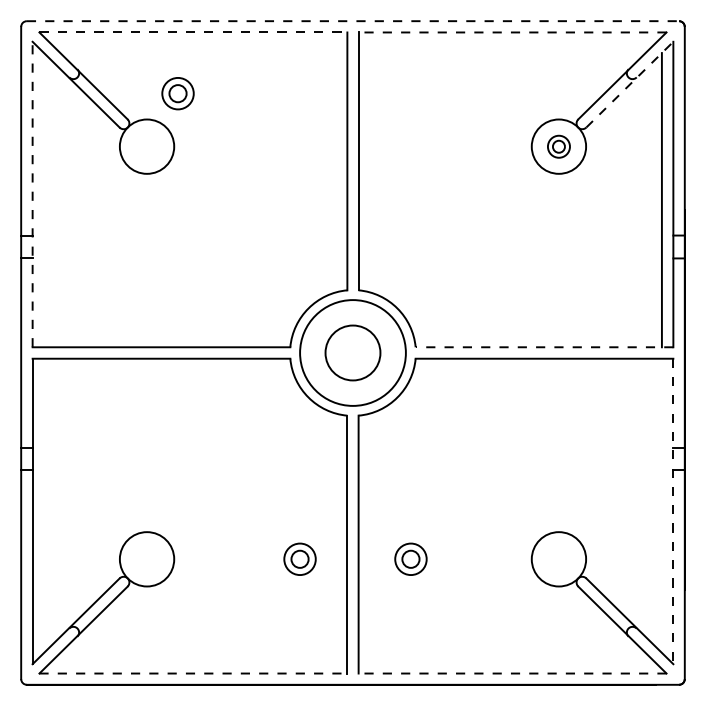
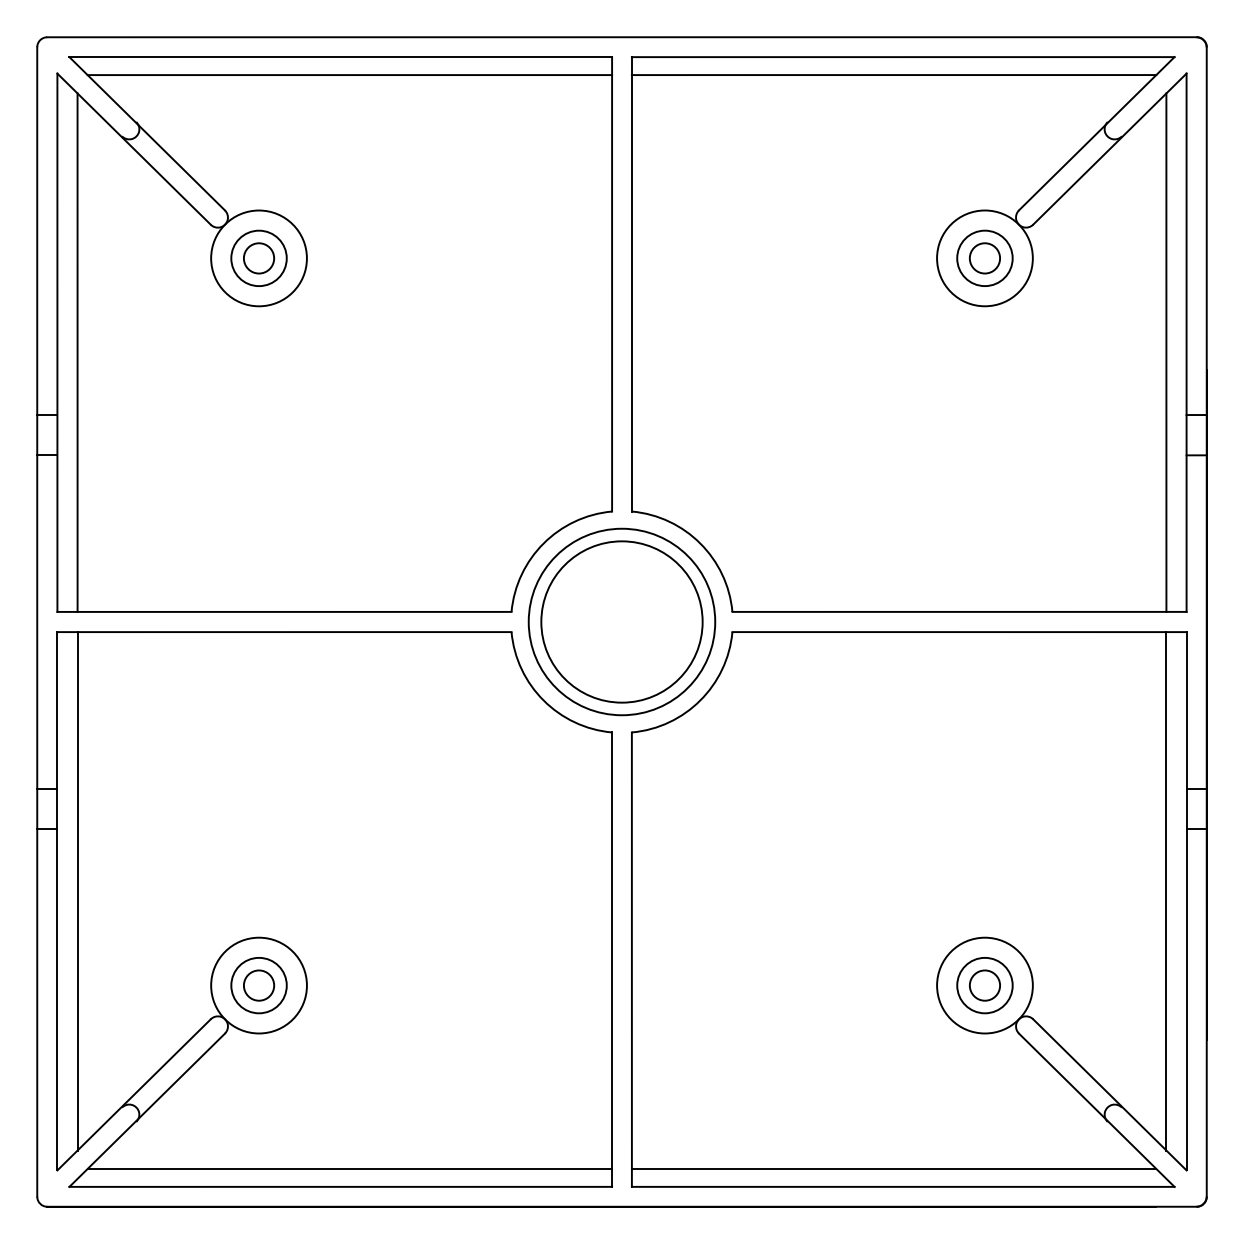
line: (353, 21) -> (622, 37), dashed -> solid
line: (193, 32) -> (340, 57), dashed -> solid
line: (512, 32) -> (903, 57), dashed -> solid
line: (198, 42) -> (349, 74), added
line: (507, 42) -> (894, 74), added
line: (630, 84) -> (1111, 148), dashed -> solid
part: (177, 93) -> (258, 258), moved
part: (558, 146) -> (984, 258), size x1.43
line: (32, 194) -> (57, 342), dashed -> solid
line: (44, 200) -> (78, 353), added
line: (544, 347) -> (959, 612), dashed -> solid
circle: (352, 352) -> (621, 621), size x1.67
line: (44, 505) -> (78, 890), added
line: (661, 505) -> (1165, 890), added
line: (673, 511) -> (1186, 901), dashed -> solid
part: (299, 558) -> (258, 984), moved
part: (410, 558) -> (984, 984), moved
line: (198, 663) -> (349, 1169), added
line: (507, 663) -> (894, 1169), added
line: (193, 673) -> (340, 1186), dashed -> solid
line: (512, 673) -> (903, 1186), dashed -> solid

